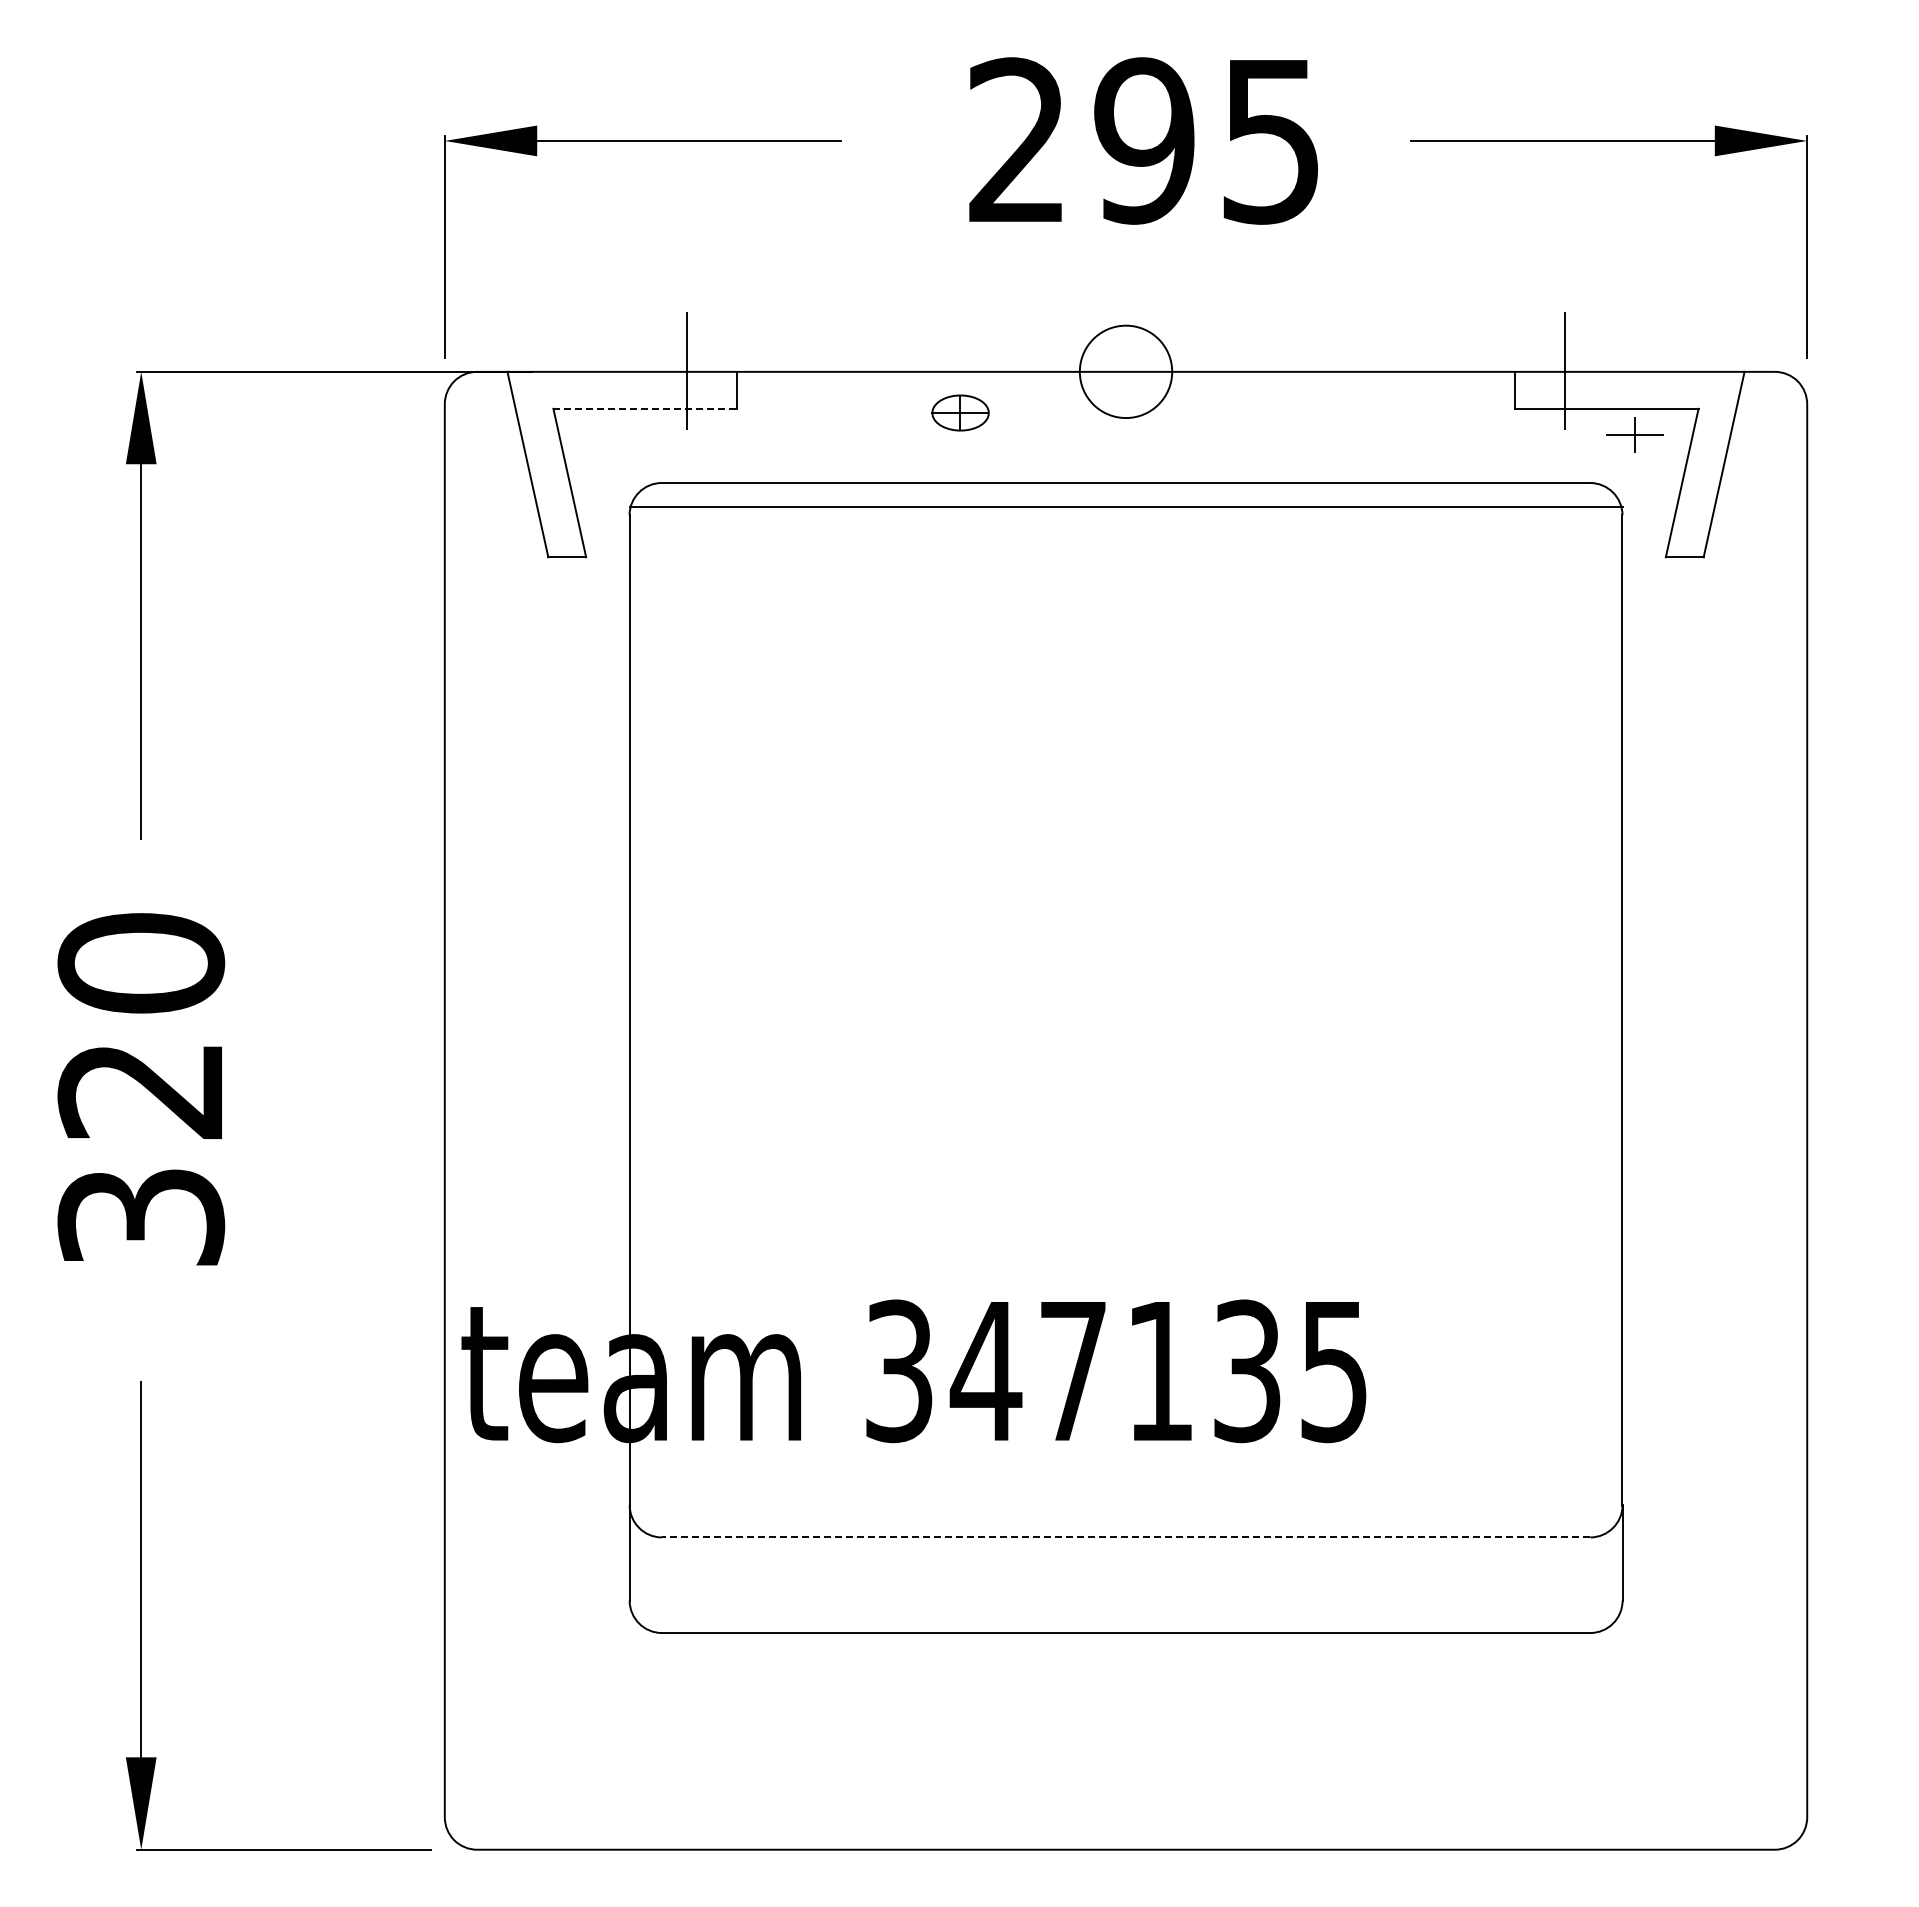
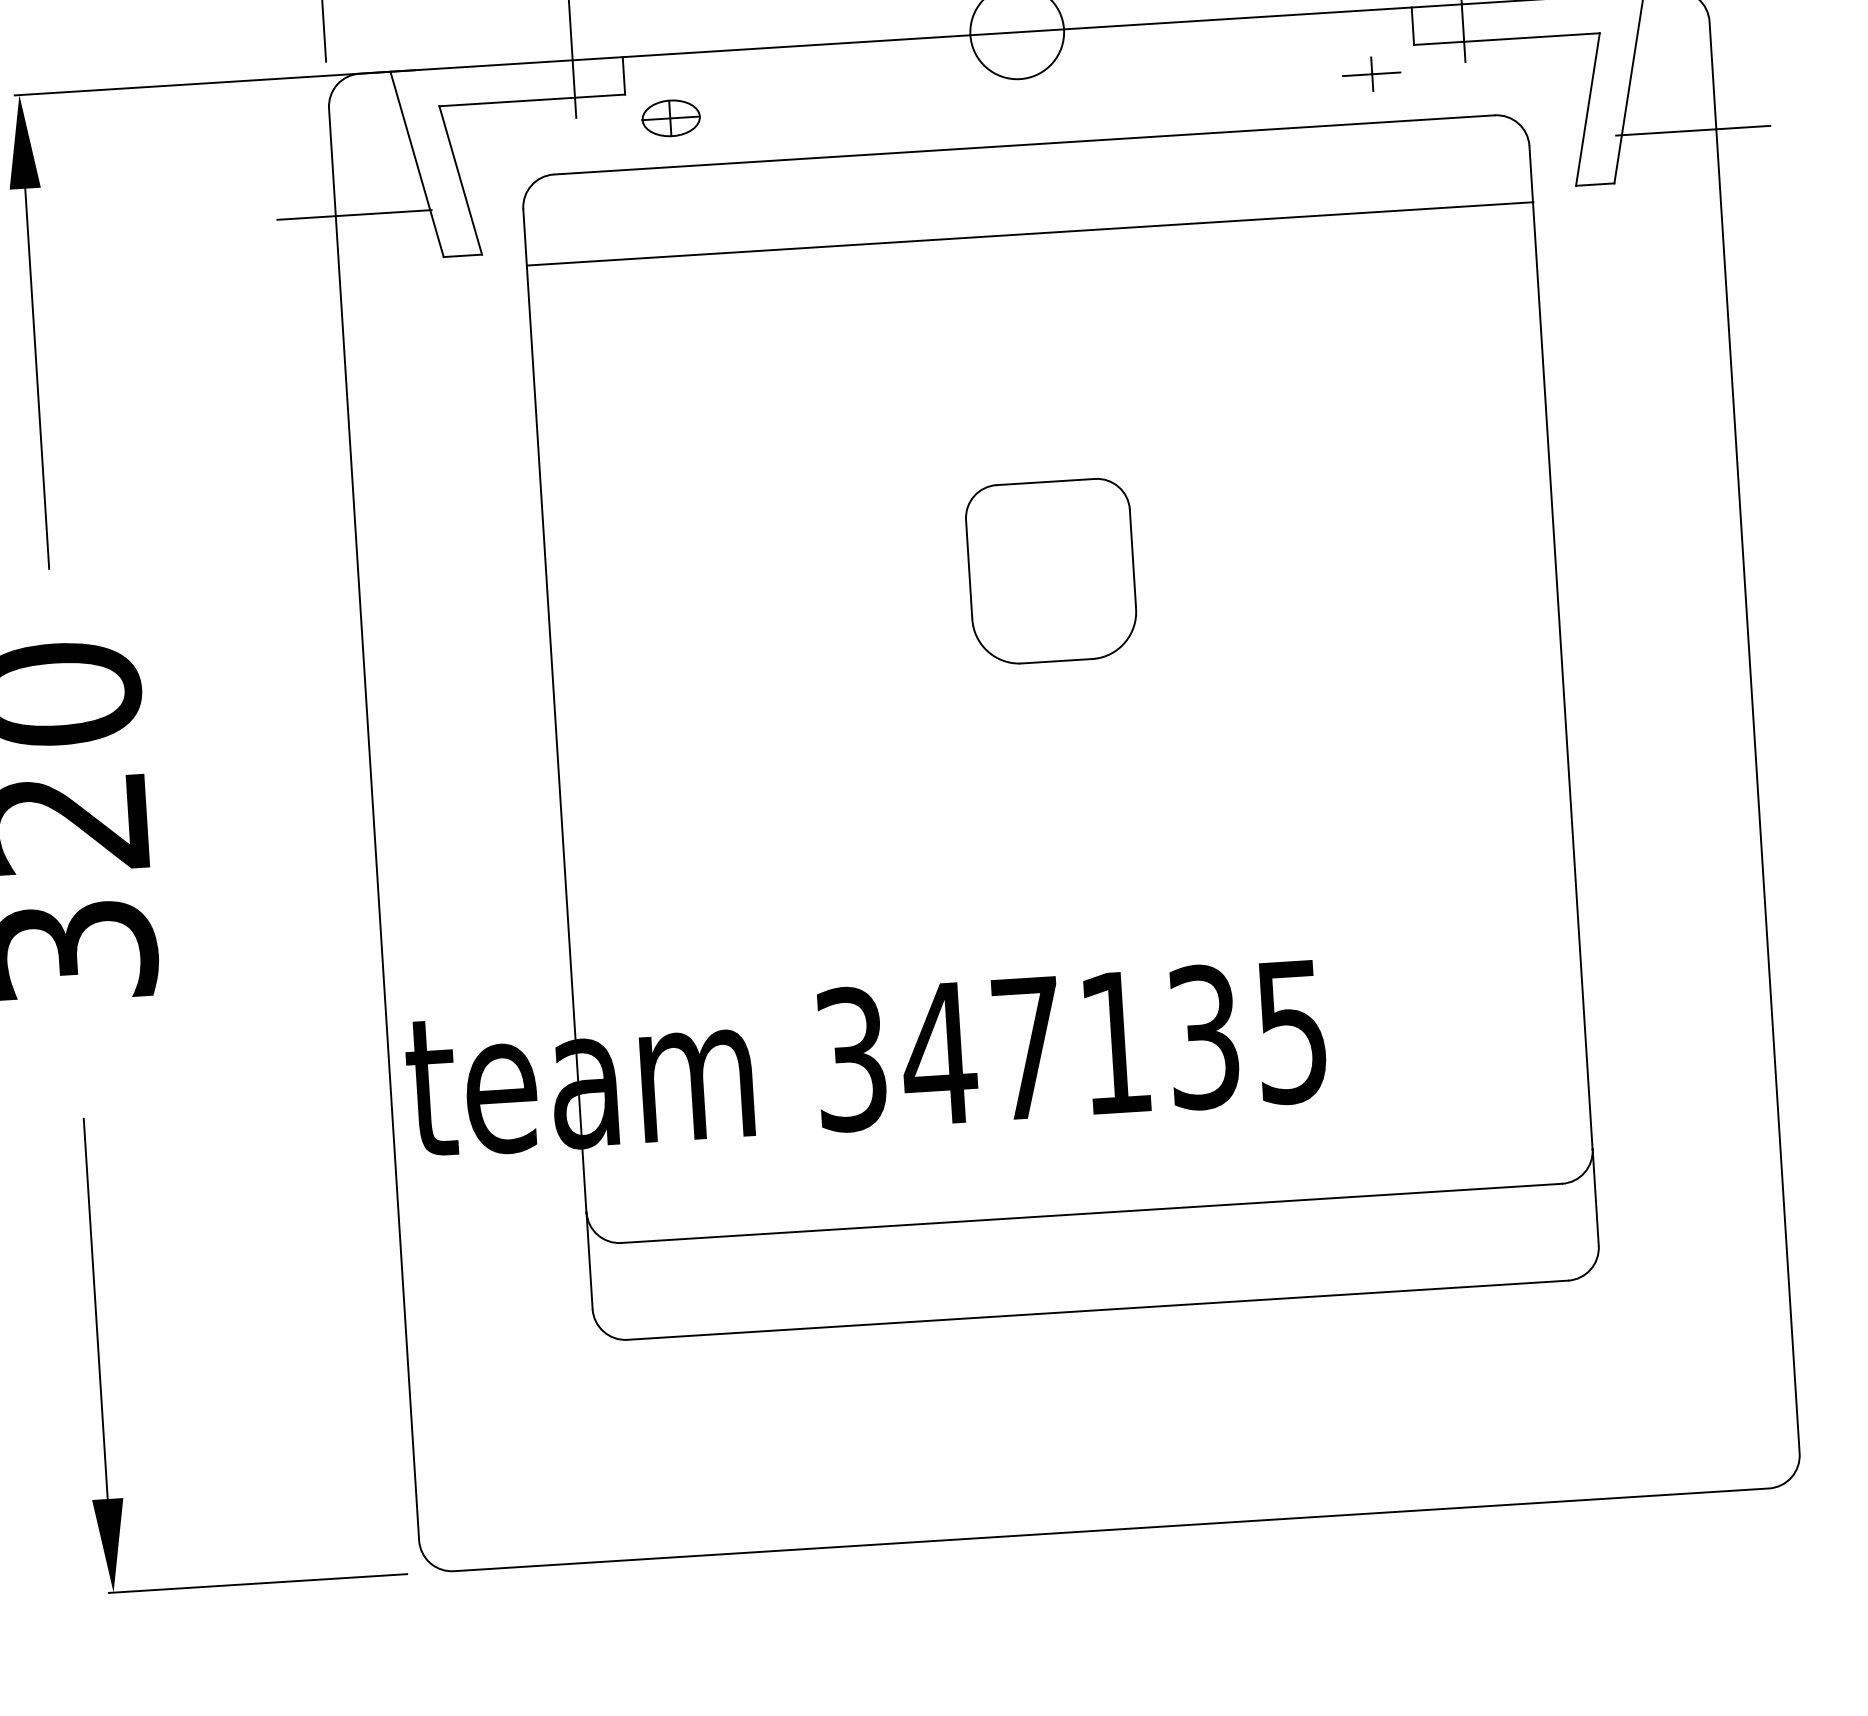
line: (645, 408) -> (532, 100), dashed -> solid
part: (960, 412) -> (671, 117), moved
part: (1634, 434) -> (1371, 73), moved
line: (1125, 506) -> (1029, 233), moved
line: (463, 510) -> (354, 215), added
line: (1784, 510) -> (1693, 130), added
part: (1126, 903) -> (1051, 571), added
line: (1125, 1537) -> (1091, 1213), dashed -> solid

